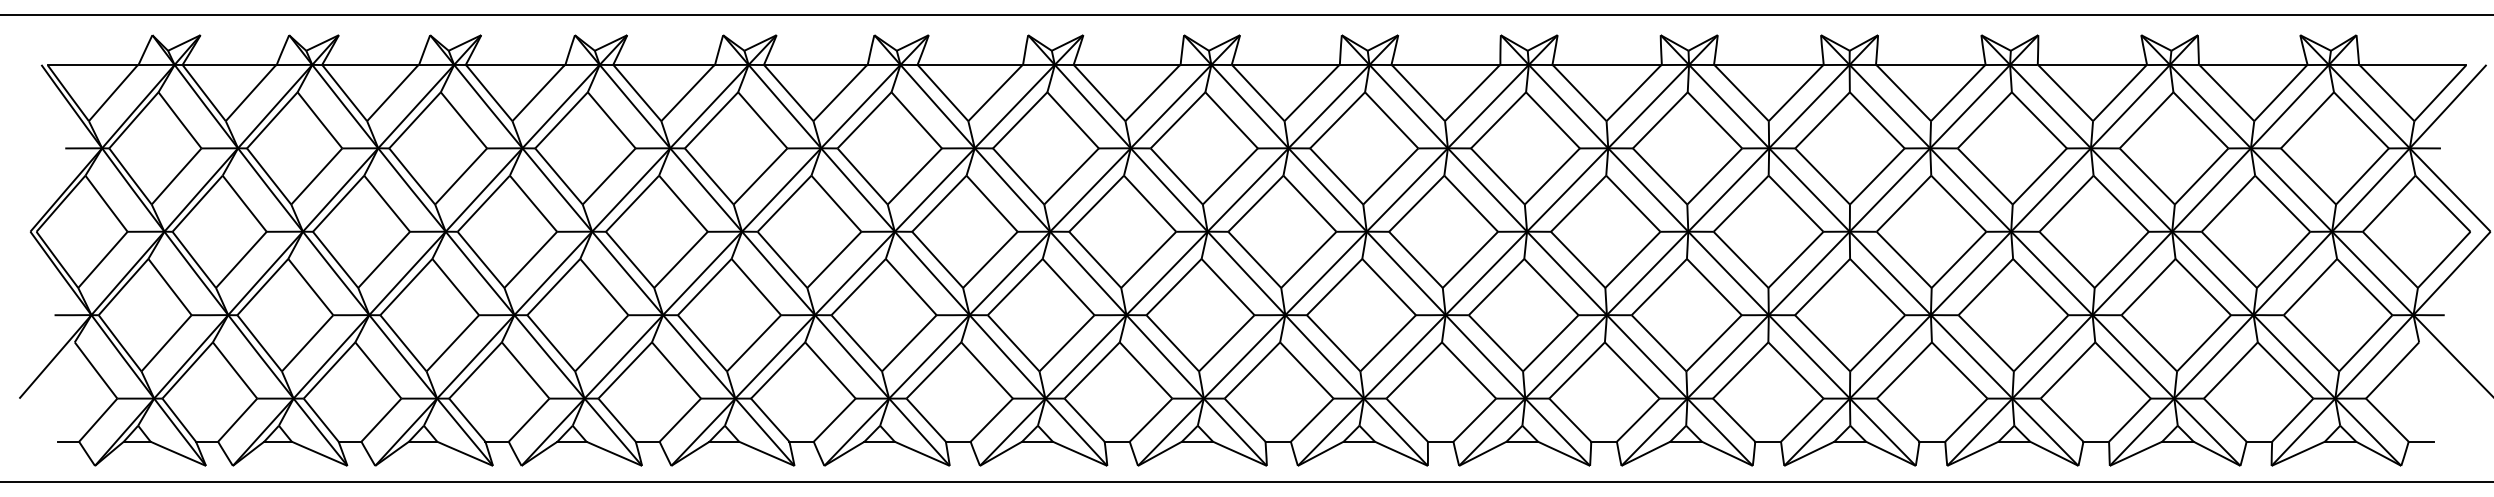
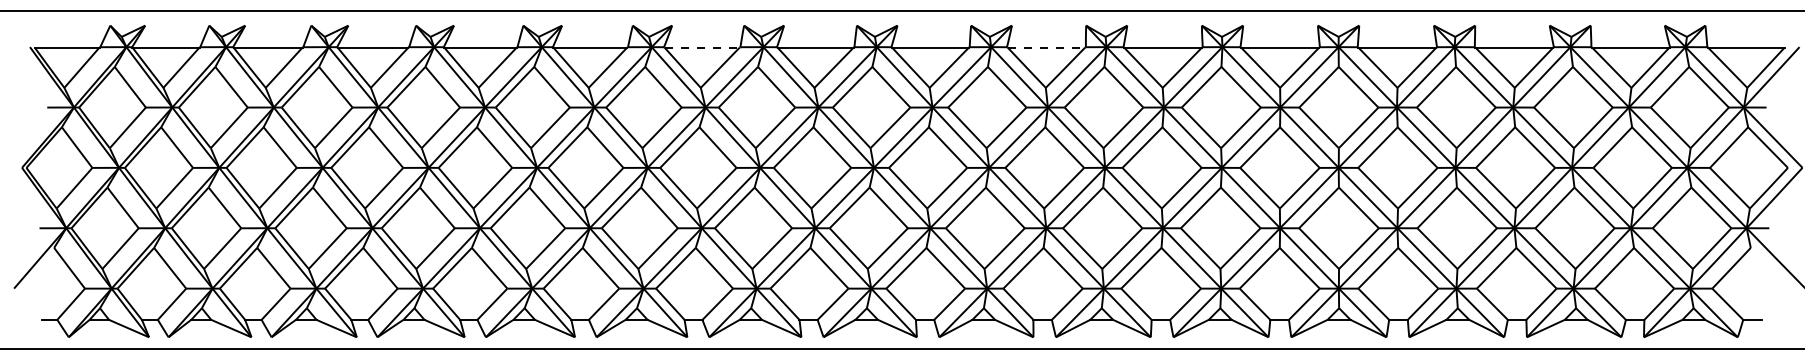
line: (970, 65) -> (702, 47), solid -> dashed
line: (1445, 65) -> (1046, 47), solid -> dashed

